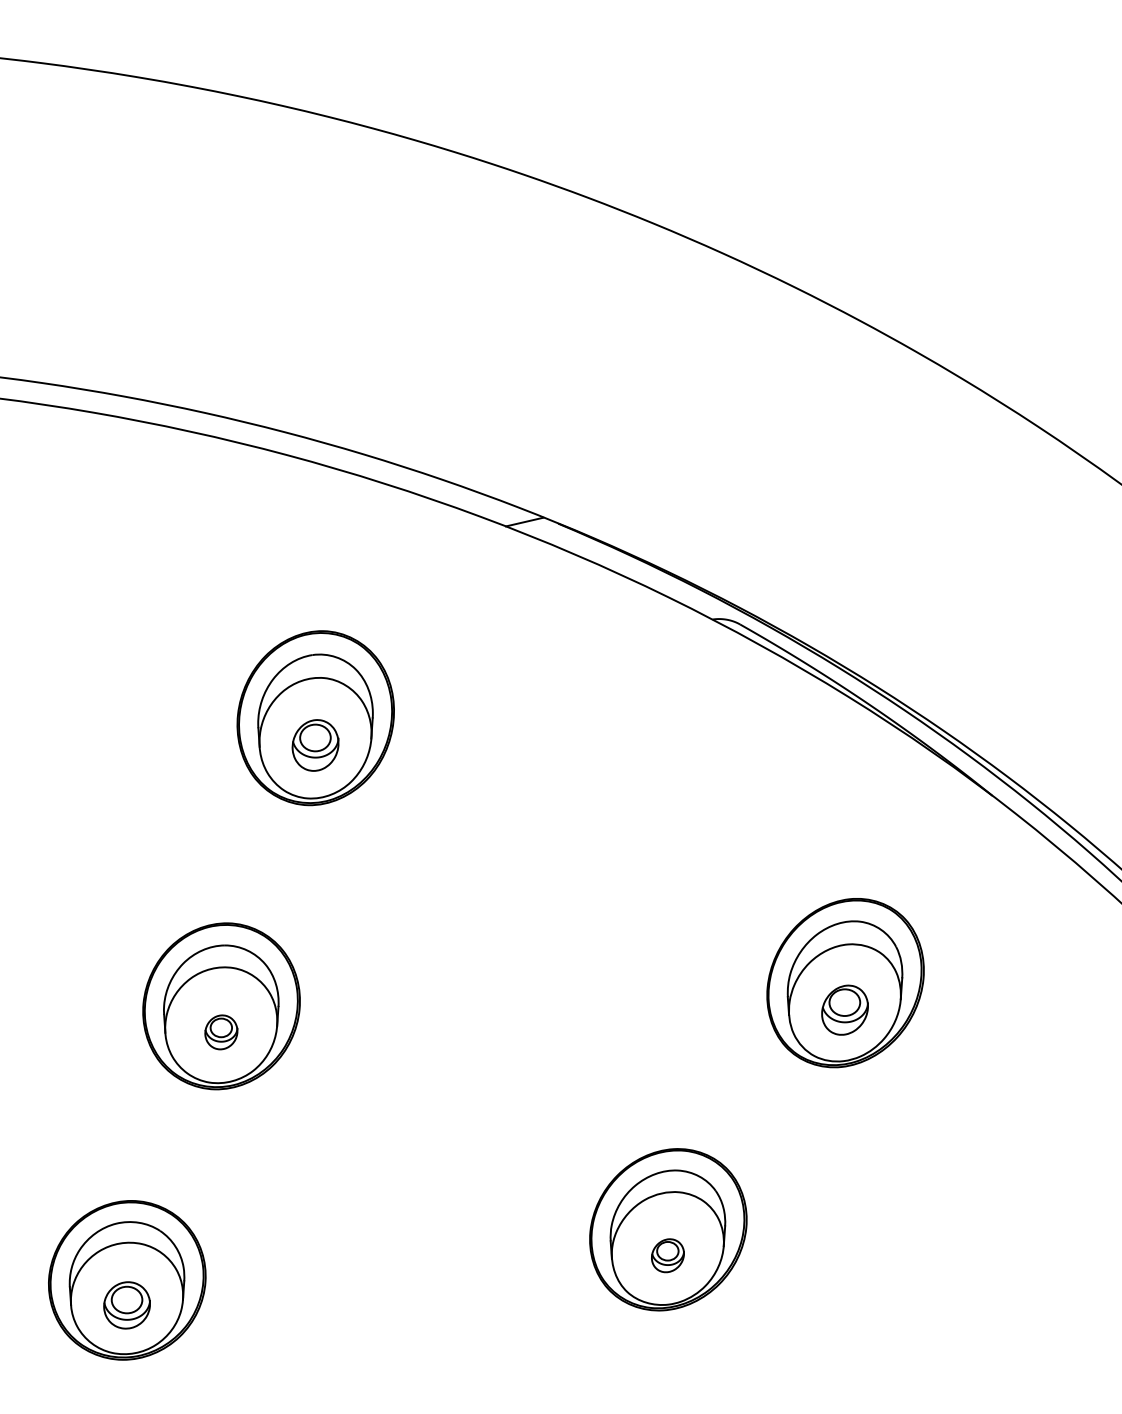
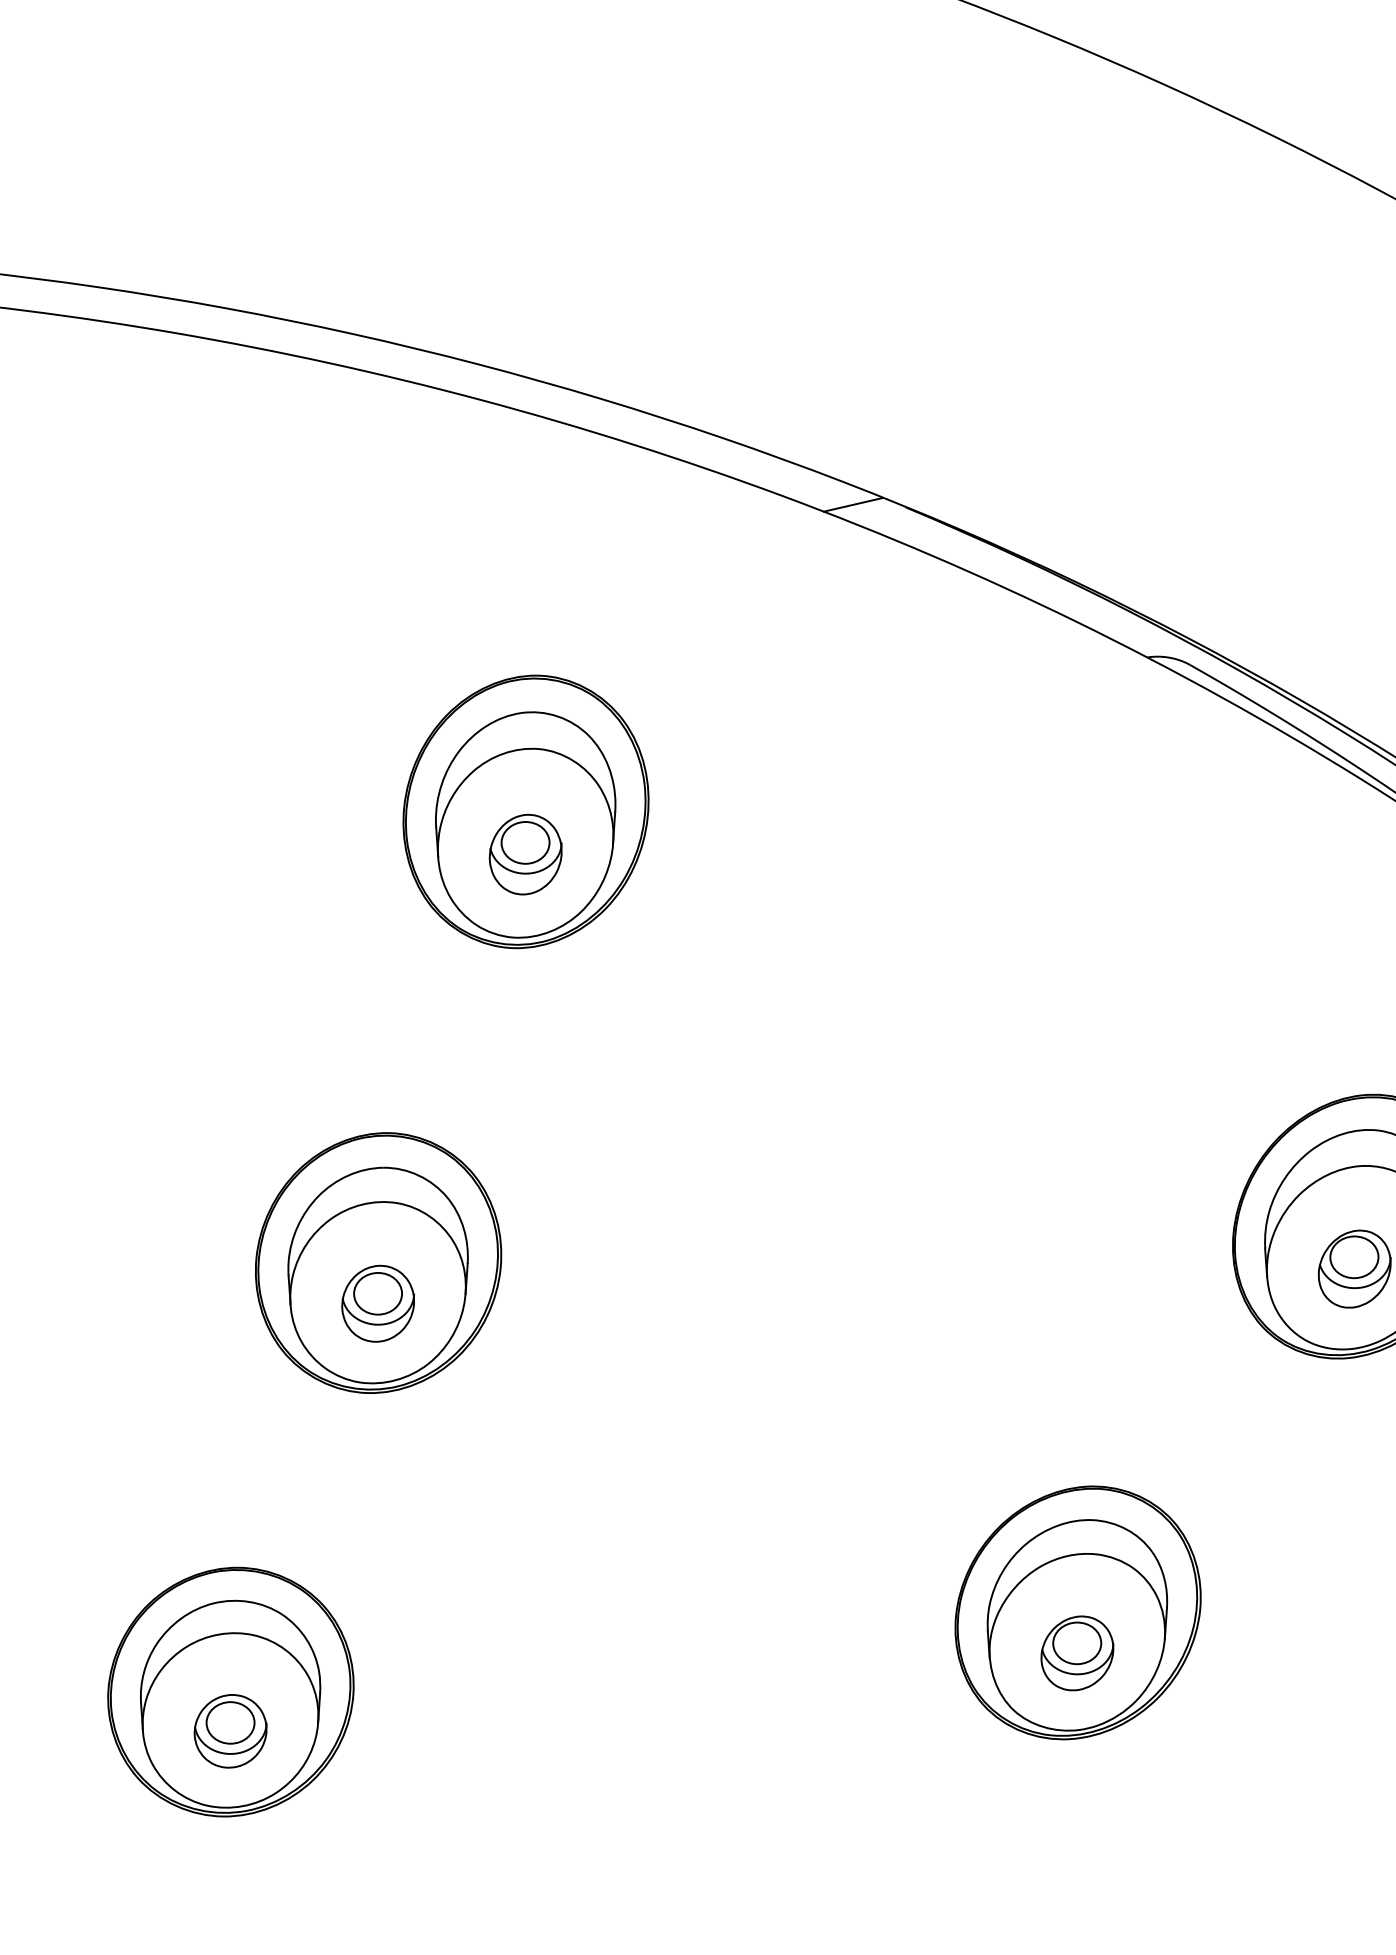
part: (221, 1032) -> (378, 1304), size x1.43
part: (667, 1255) -> (1076, 1653), size x1.43

